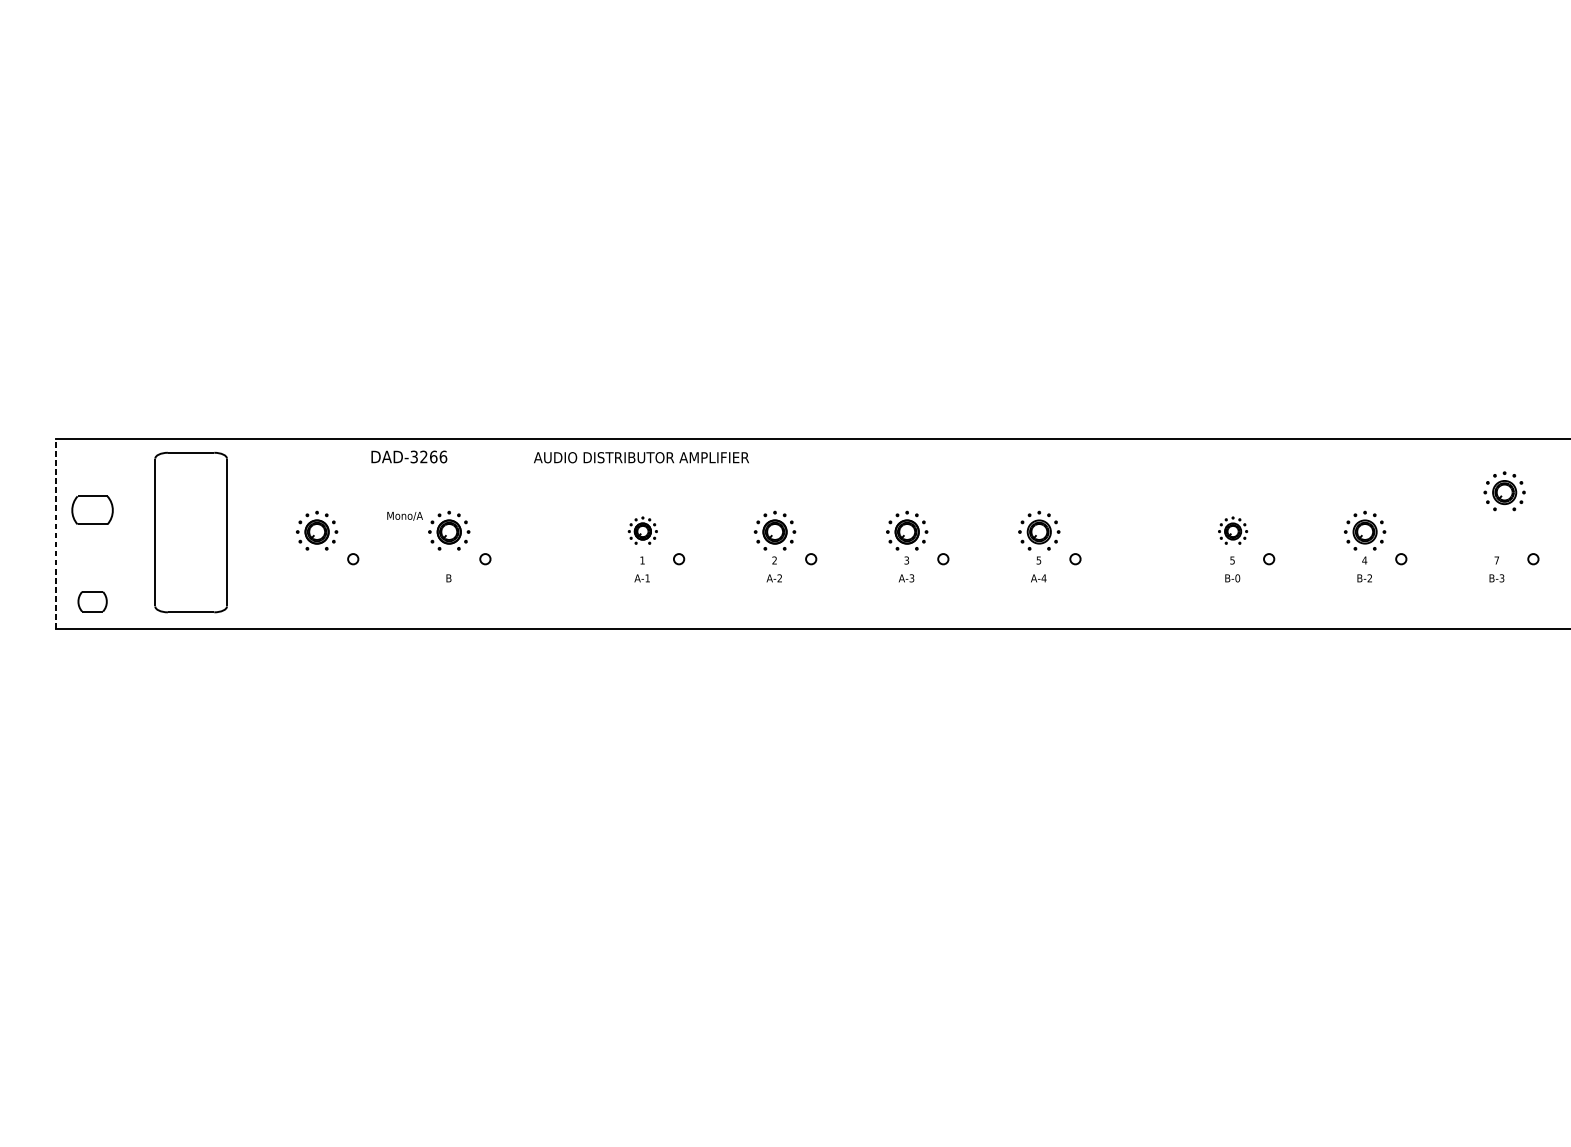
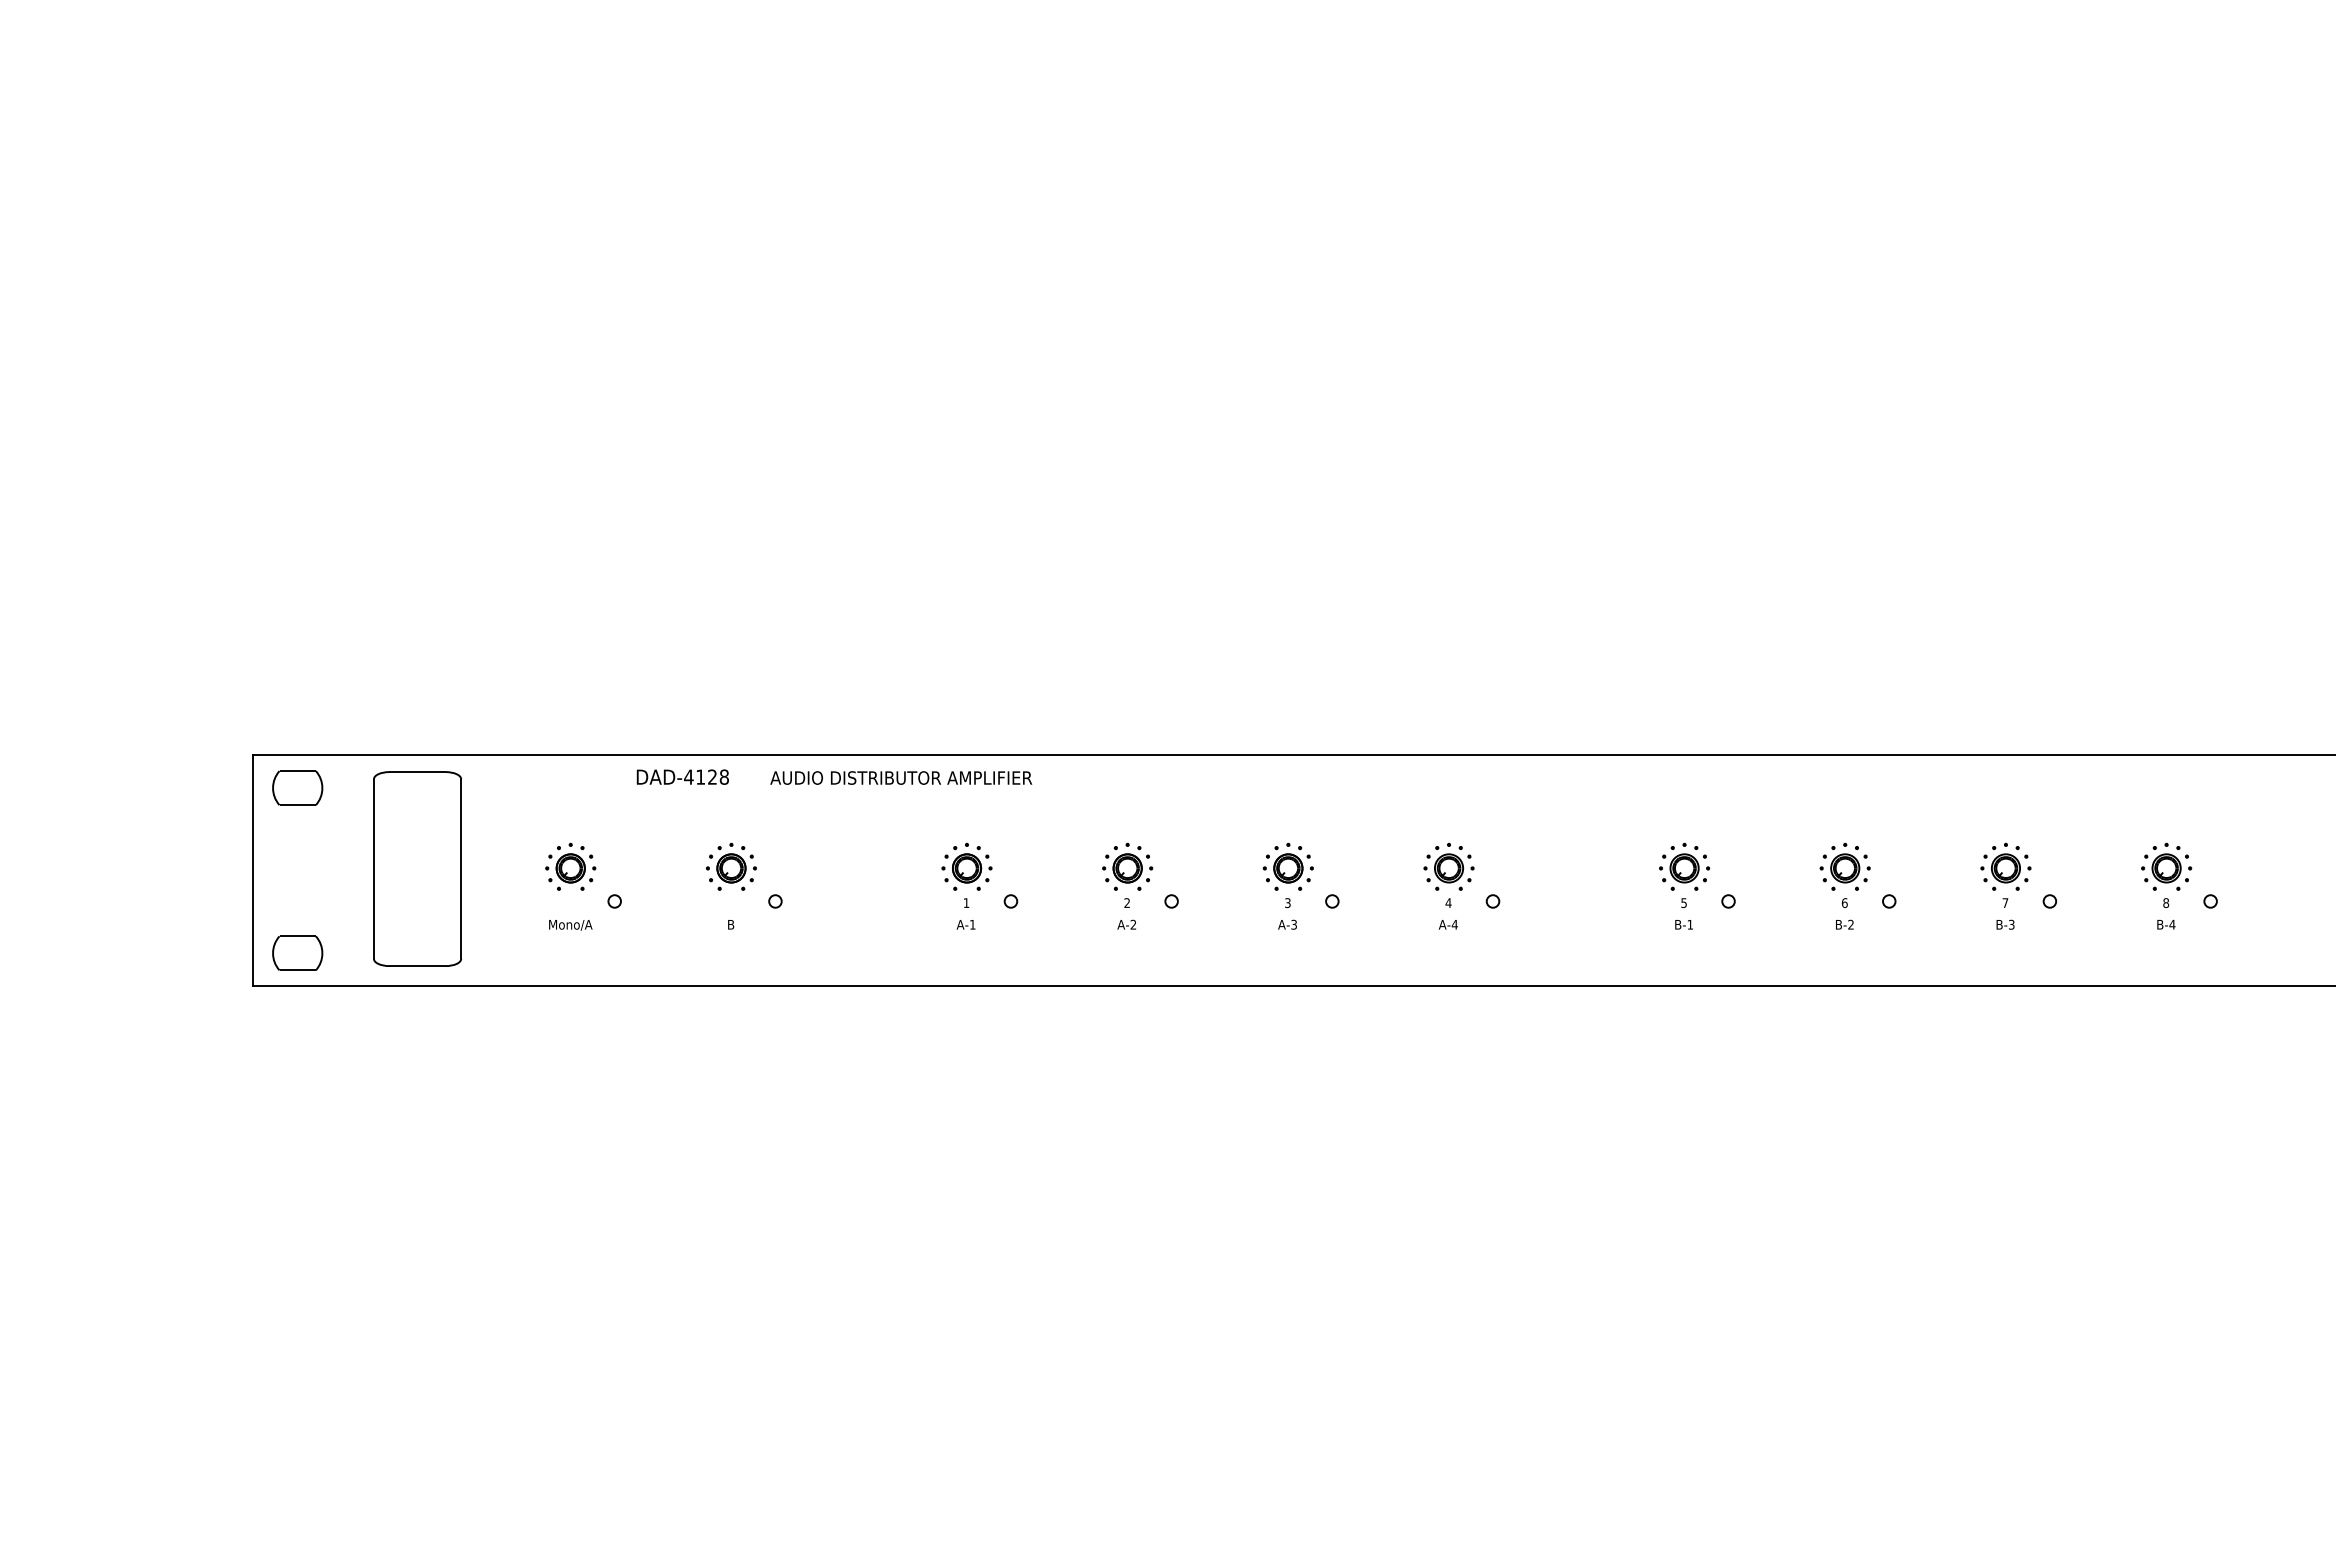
text: (428, 456) -> (706, 776), DAD-3266 -> DAD-4128
text: (641, 457) -> (901, 777), moved
part: (1504, 490) -> (2005, 866), moved
part: (92, 509) -> (297, 787), moved
text: (404, 516) -> (570, 925), moved
part: (642, 530) -> (966, 866), size x1.43
part: (1232, 530) -> (1684, 866), size x1.43
line: (55, 533) -> (252, 870), dashed -> solid
text: (1038, 560) -> (1448, 903), 5 -> 4
text: (1364, 560) -> (1844, 902), 4 -> 6
text: (1237, 578) -> (1690, 924), B-0 -> B-1
part: (92, 601) -> (297, 952), size x1.43

